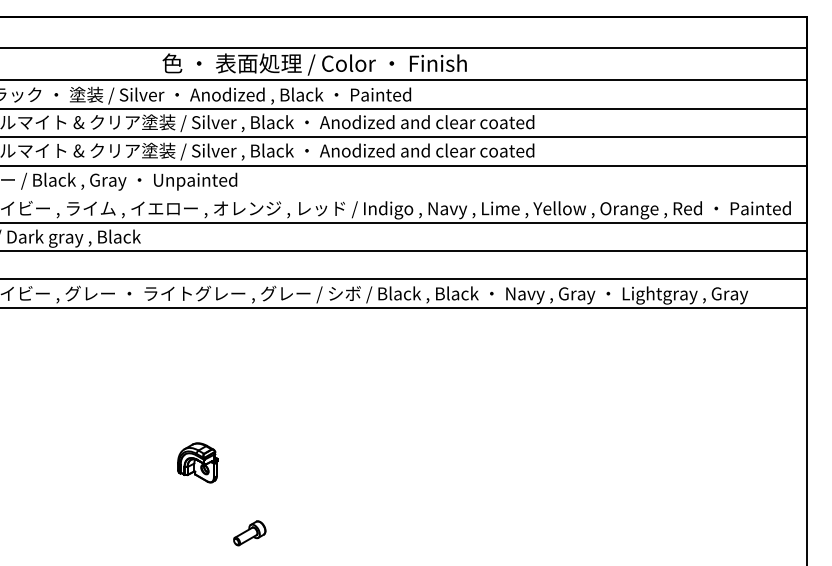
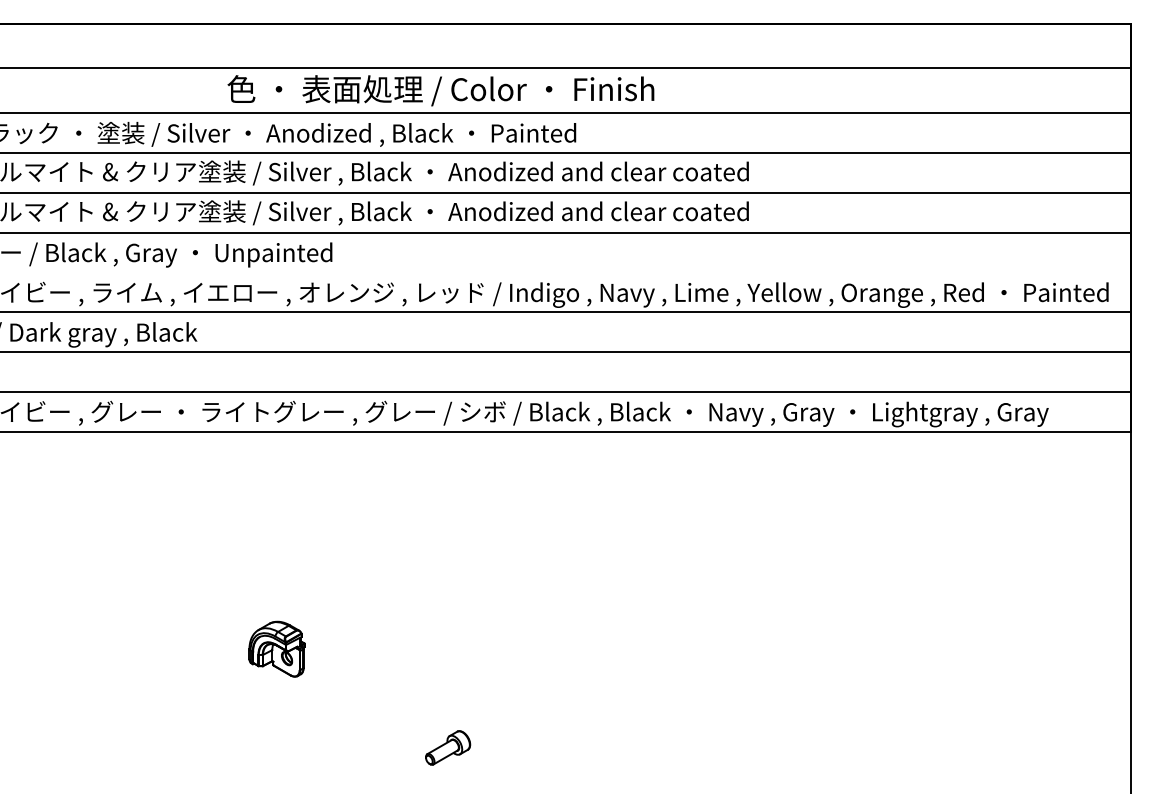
part: (249, 533) -> (447, 748), moved

